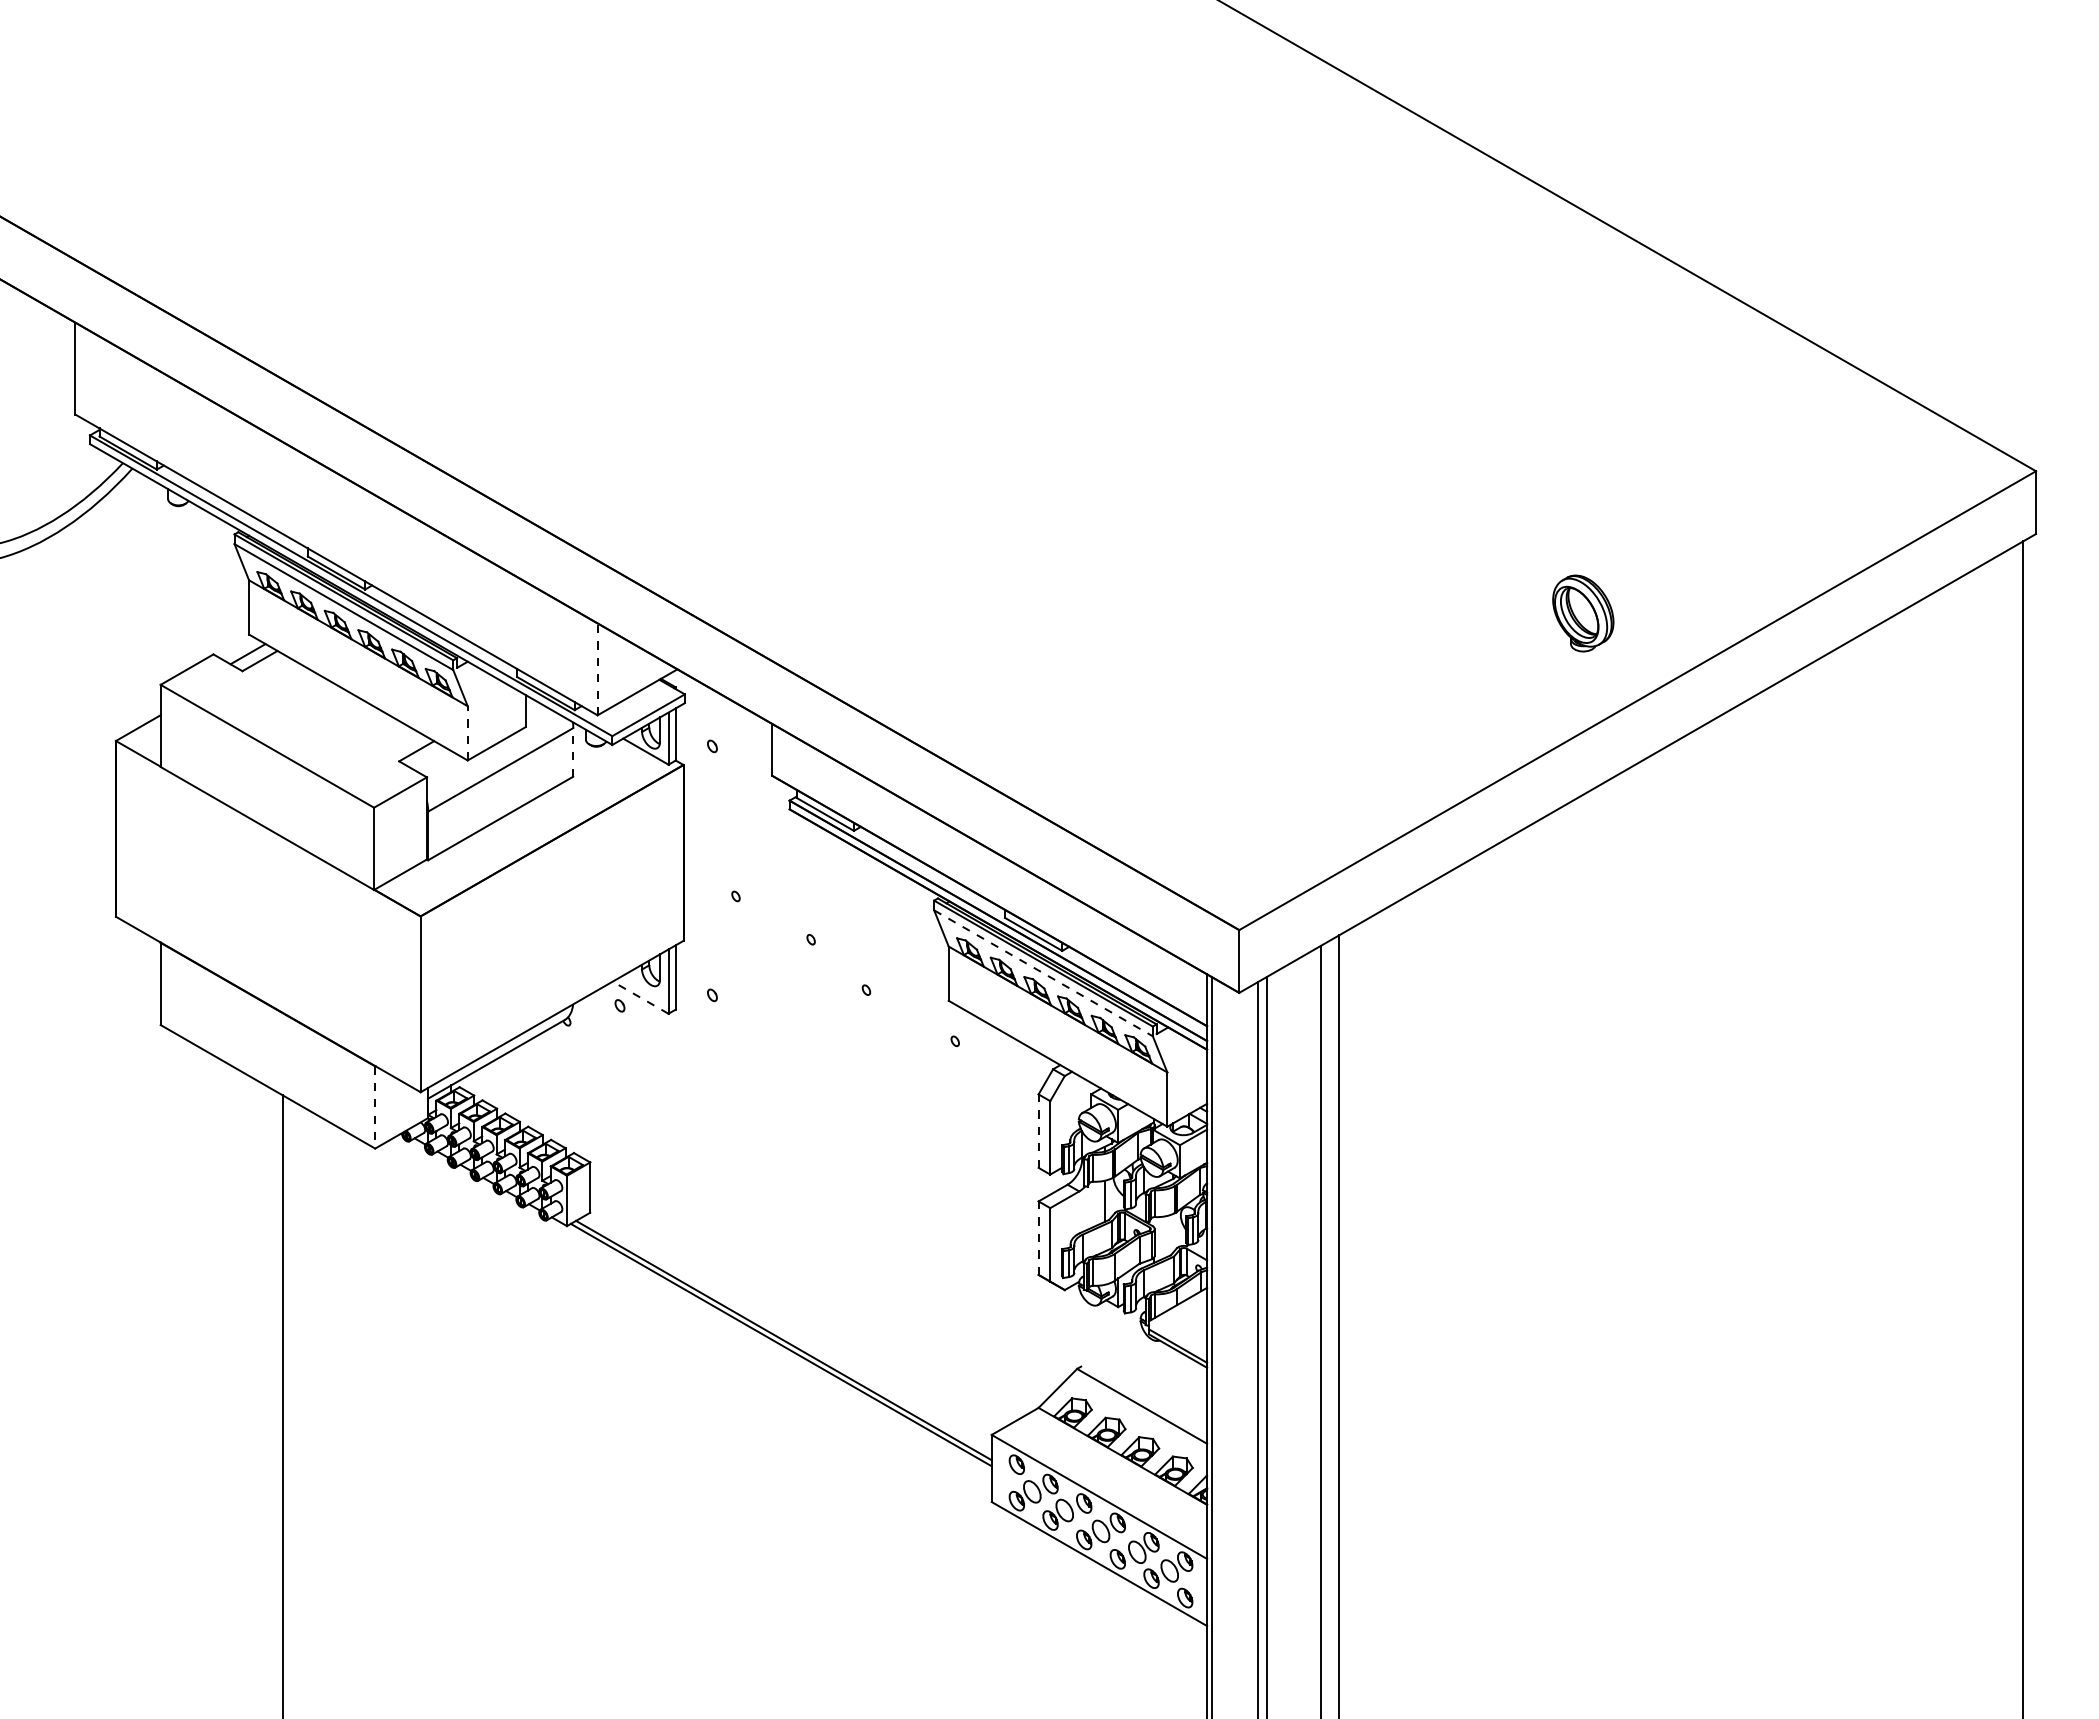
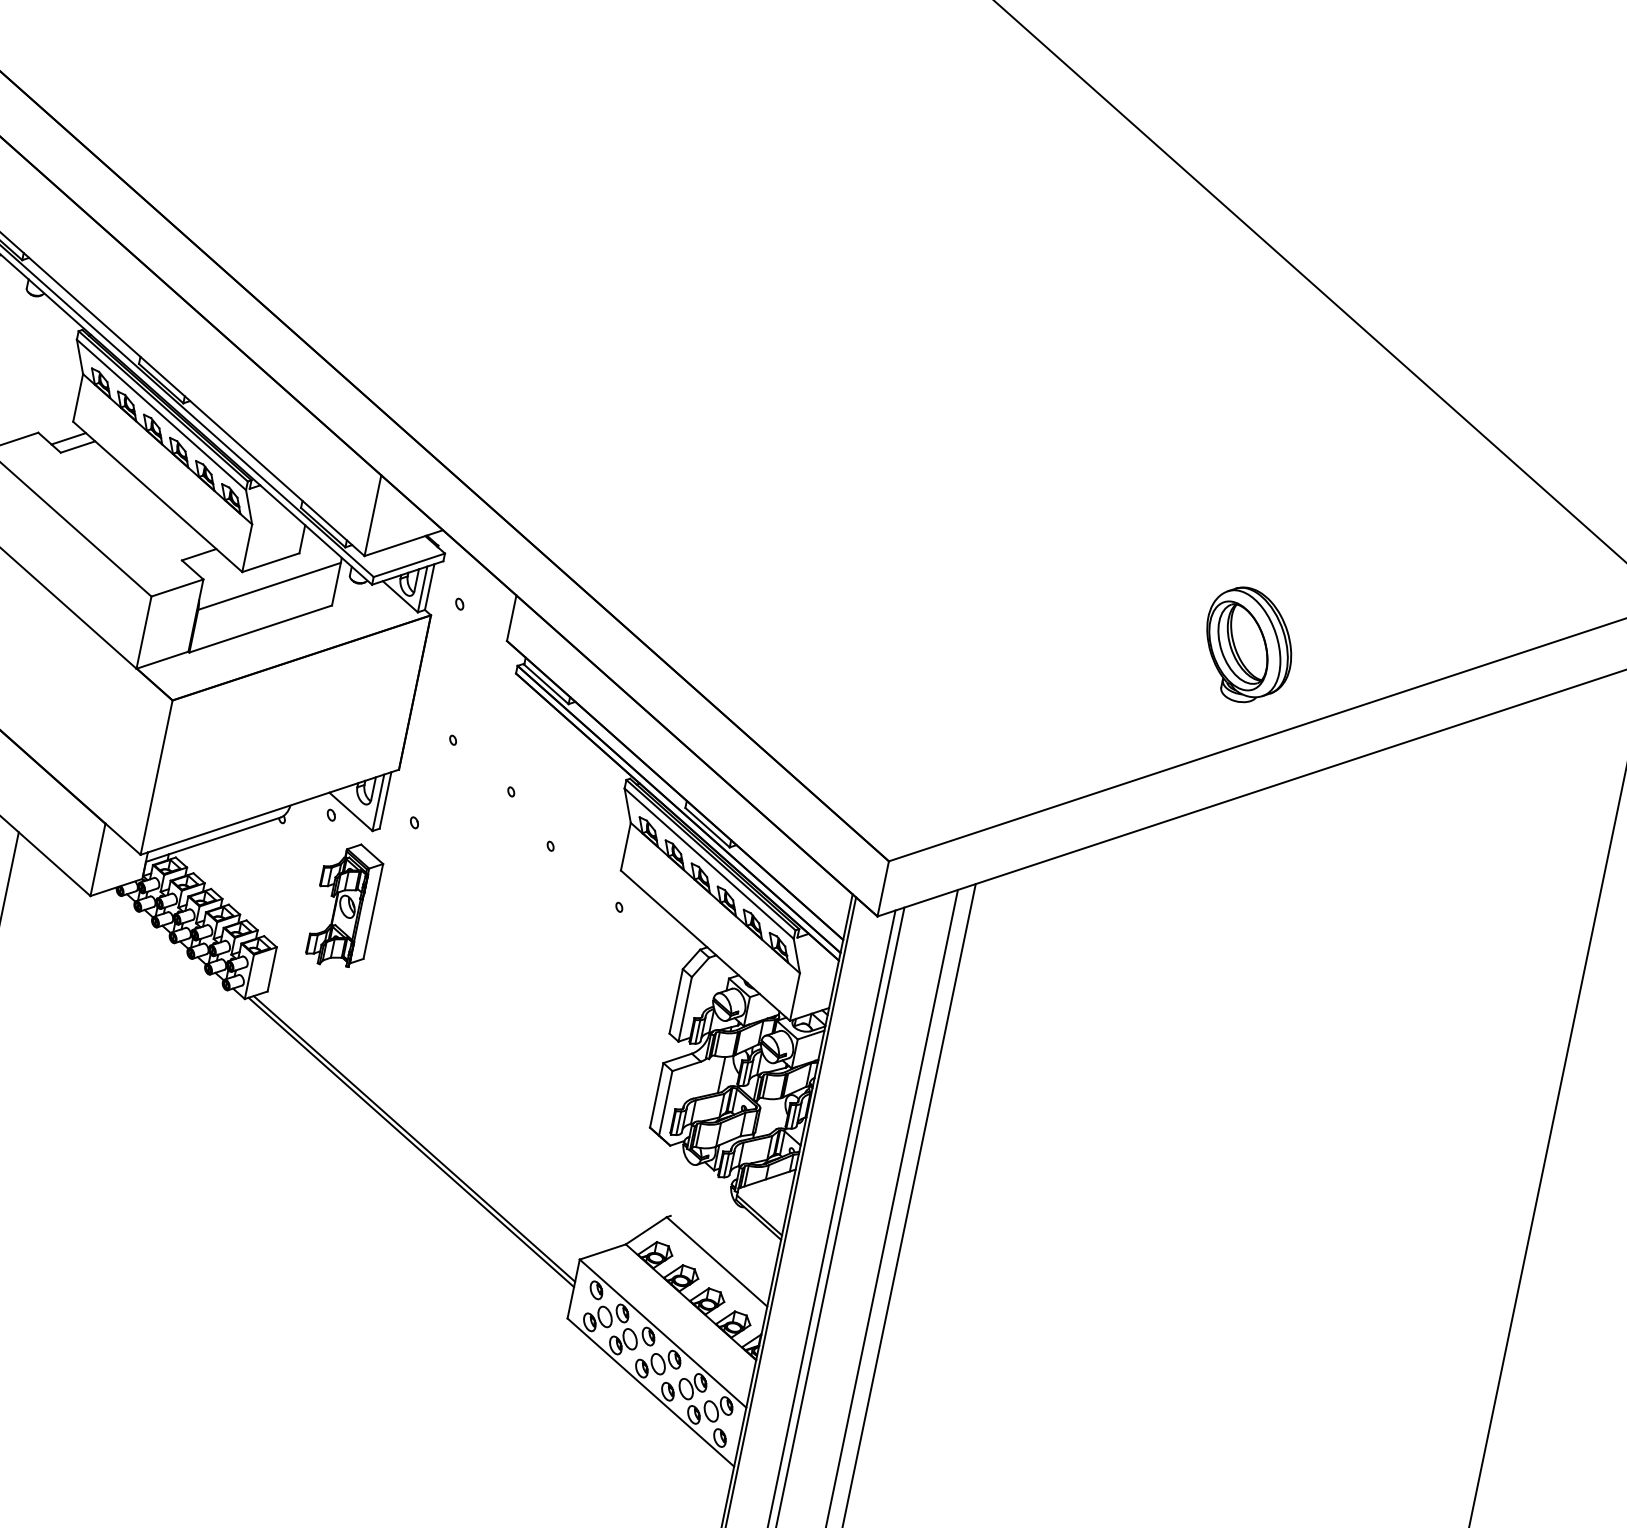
part: (1583, 613) -> (1248, 645), size x1.67
line: (597, 669) -> (372, 515), dashed -> solid
line: (467, 732) -> (247, 547), dashed -> solid
line: (573, 751) -> (336, 583), dashed -> solid
line: (1043, 973) -> (709, 863), dashed -> solid
line: (640, 997) -> (350, 811), dashed -> solid
part: (655, 1101) -> (345, 905), added
line: (375, 1107) -> (98, 860), dashed -> solid
line: (1038, 1131) -> (676, 1001), dashed -> solid
line: (1038, 1238) -> (656, 1095), dashed -> solid

